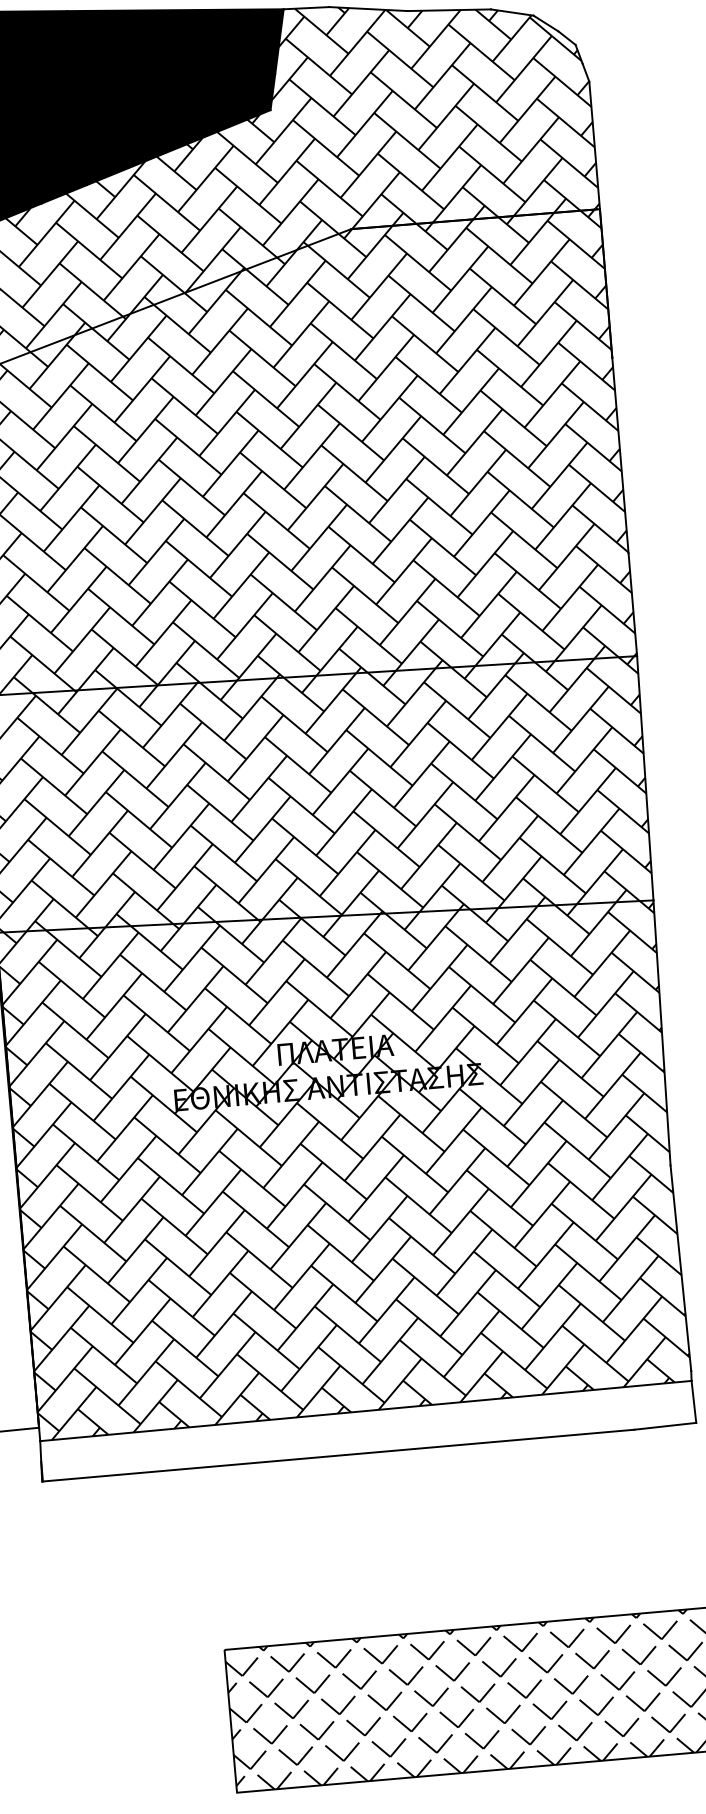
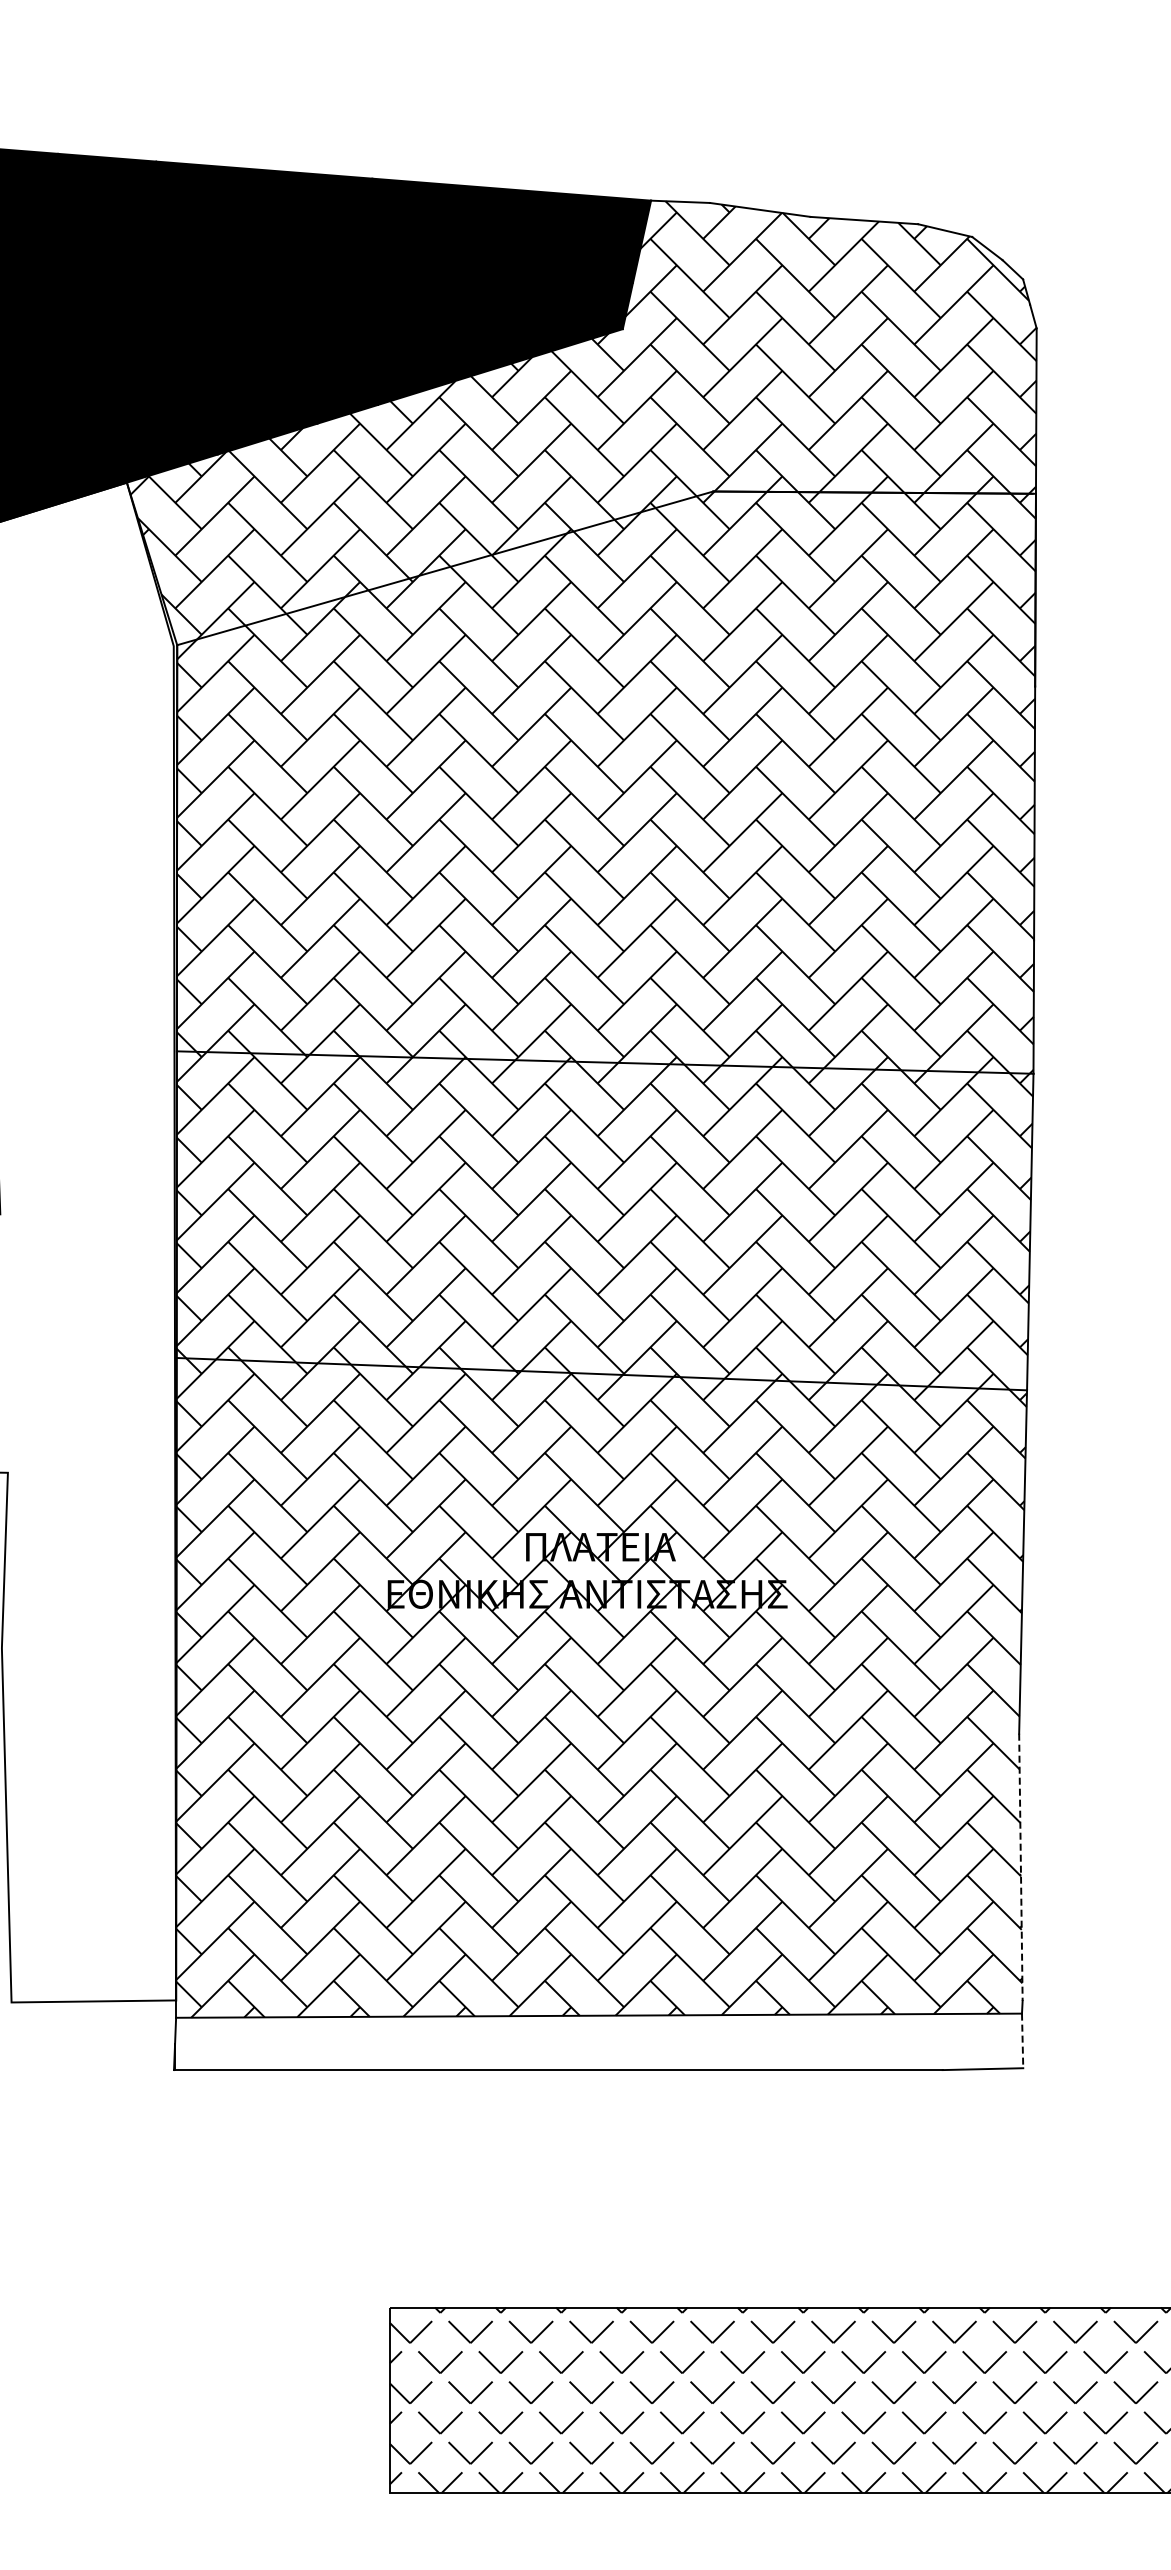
line: (680, 1268) -> (1020, 1867), solid -> dashed
line: (693, 1402) -> (1022, 2041), solid -> dashed

